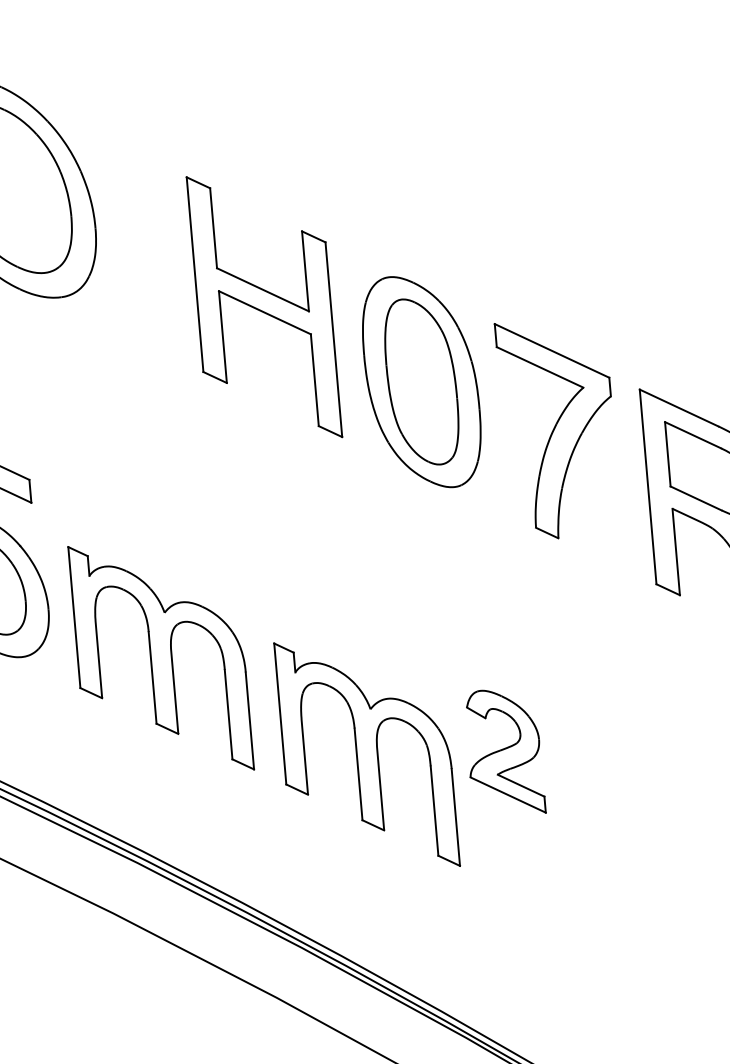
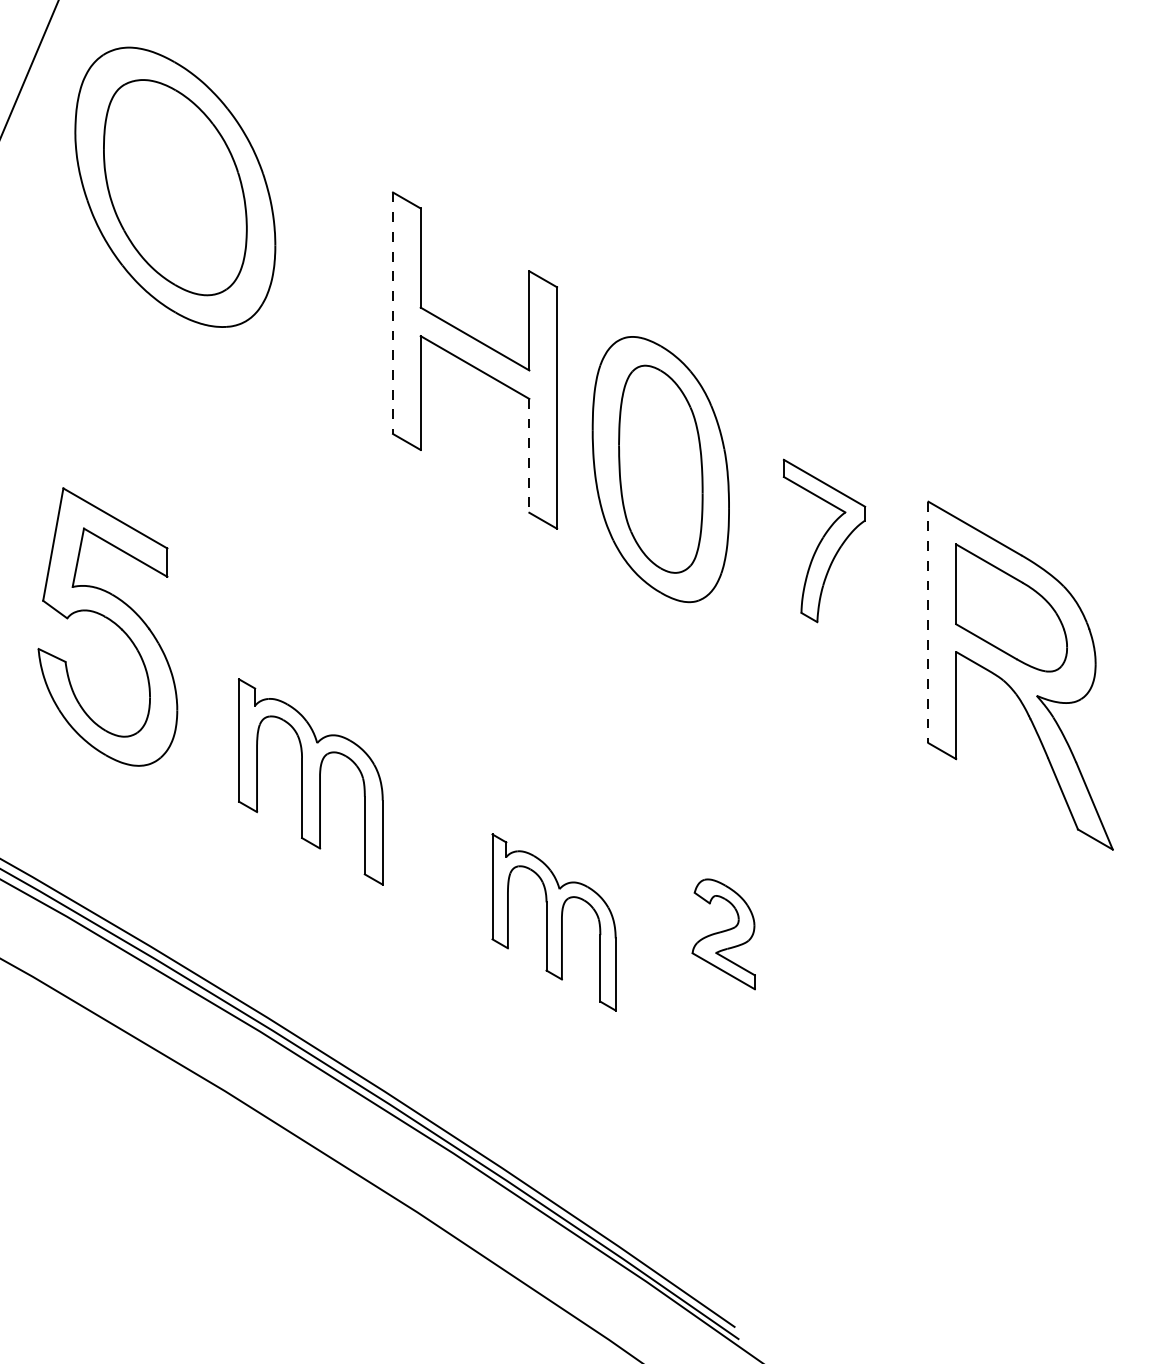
line: (195, 274) -> (393, 313), solid -> dashed
line: (314, 379) -> (529, 455), solid -> dashed
part: (558, 428) -> (824, 540), size x0.6
line: (648, 486) -> (928, 622), solid -> dashed
part: (160, 657) -> (310, 781), size x0.7
part: (504, 752) -> (723, 934), size x0.7
part: (366, 754) -> (553, 922), size x0.6

